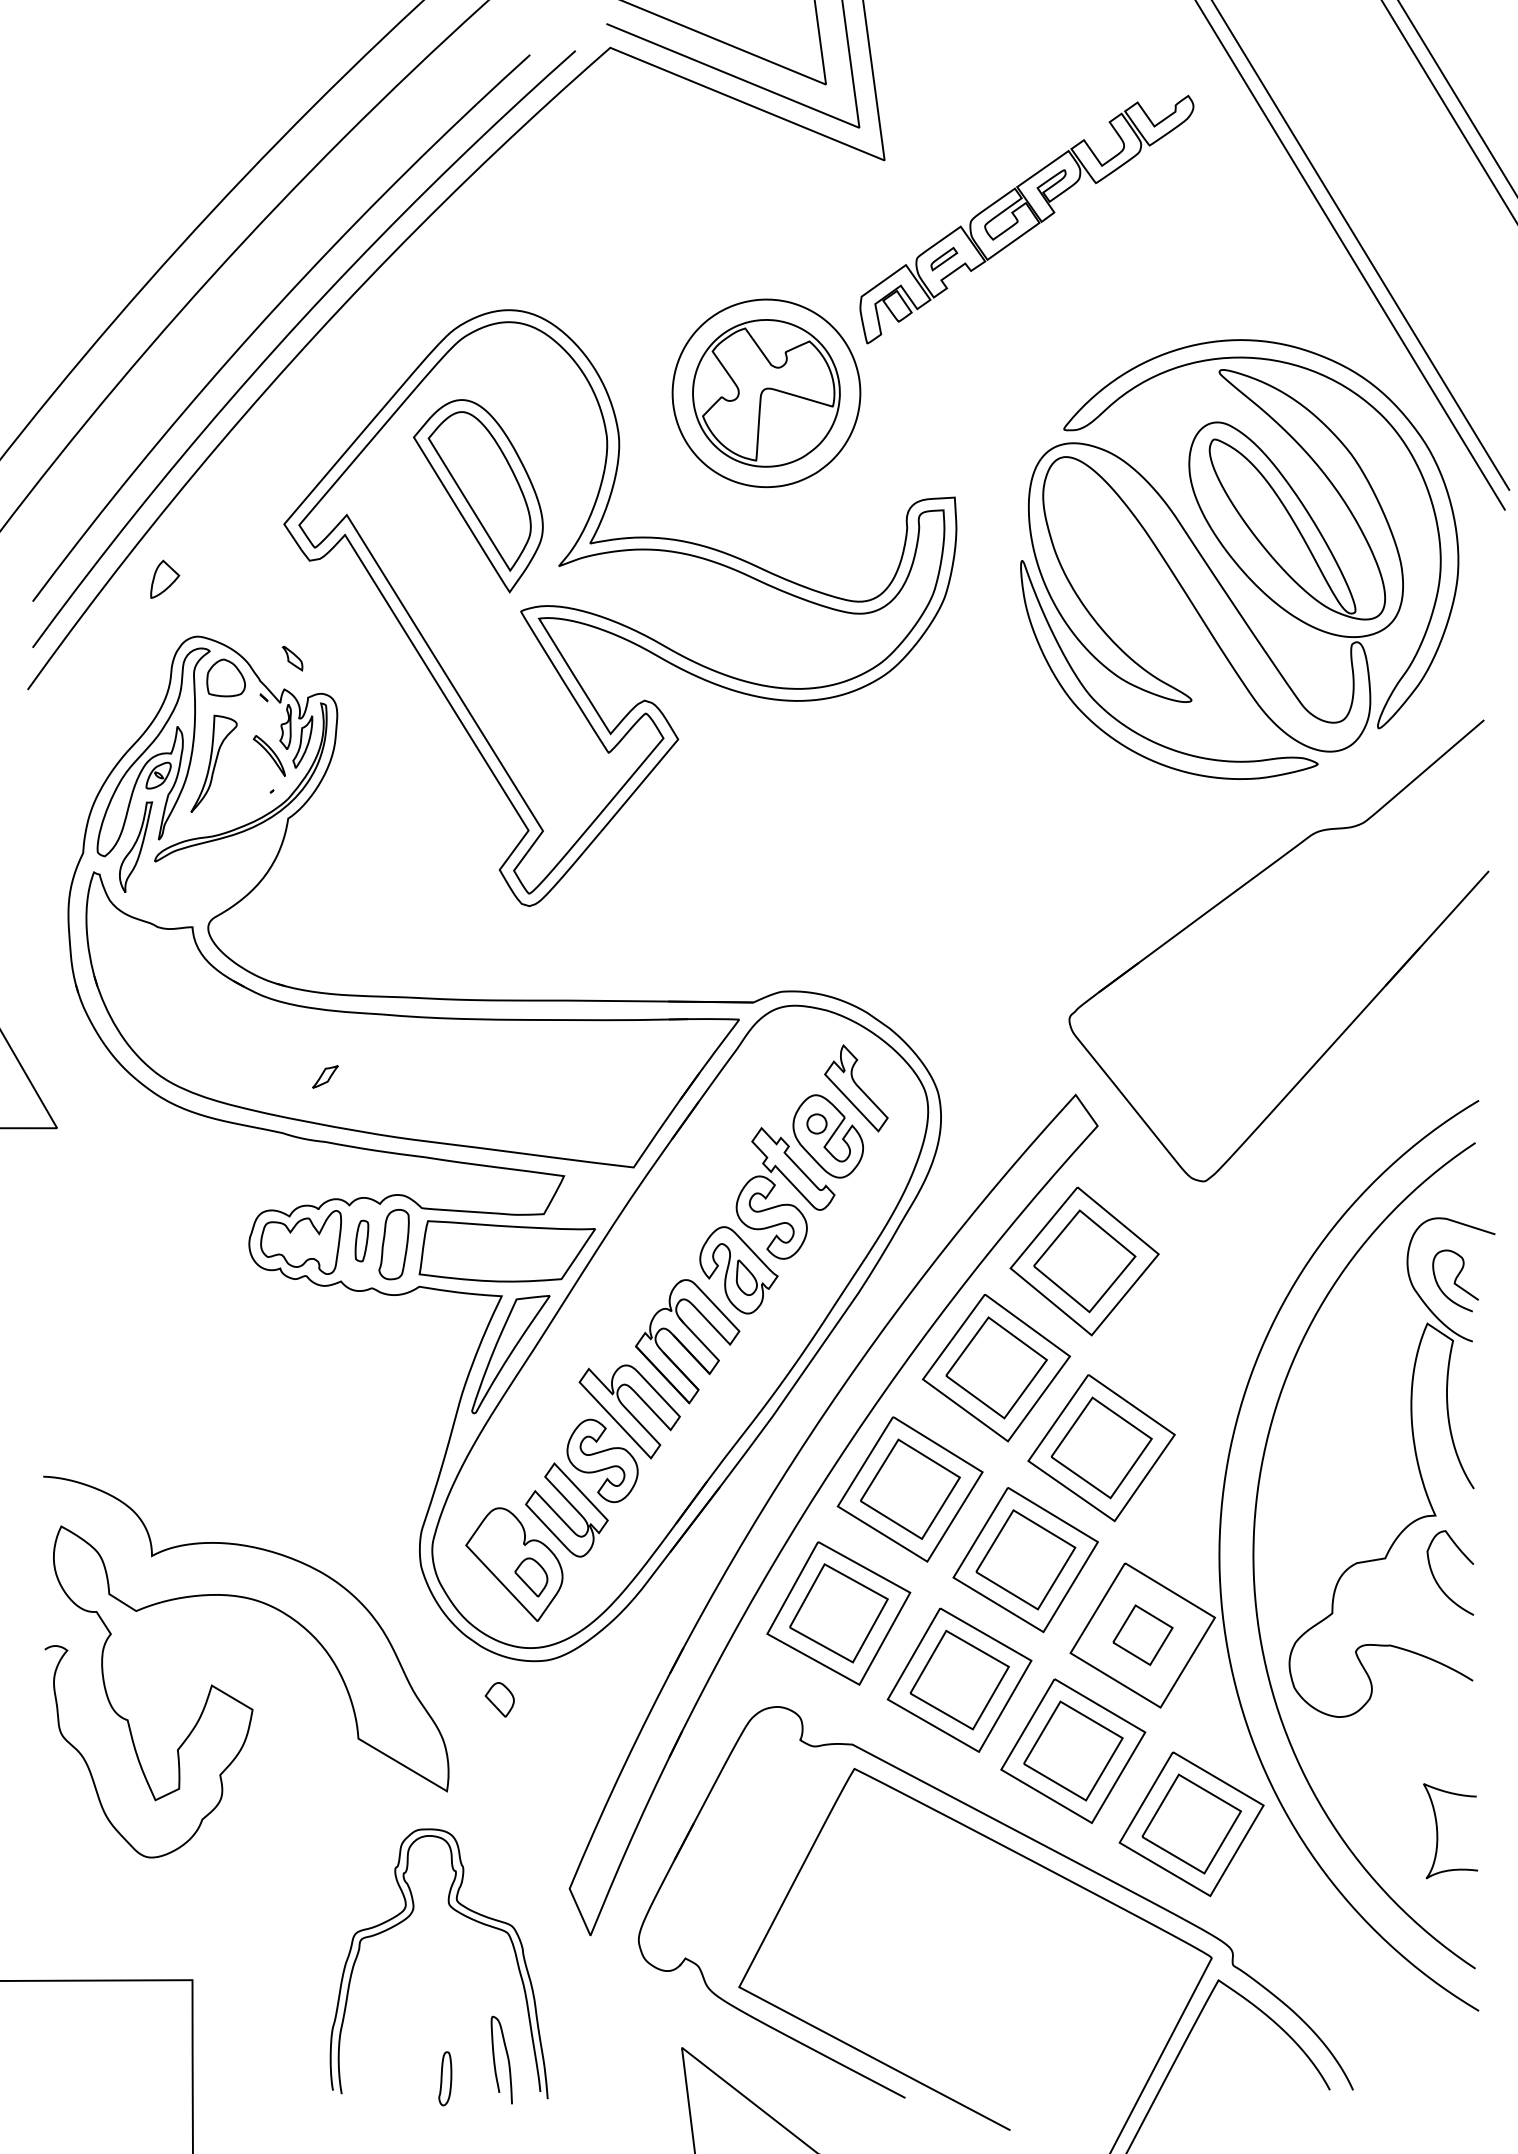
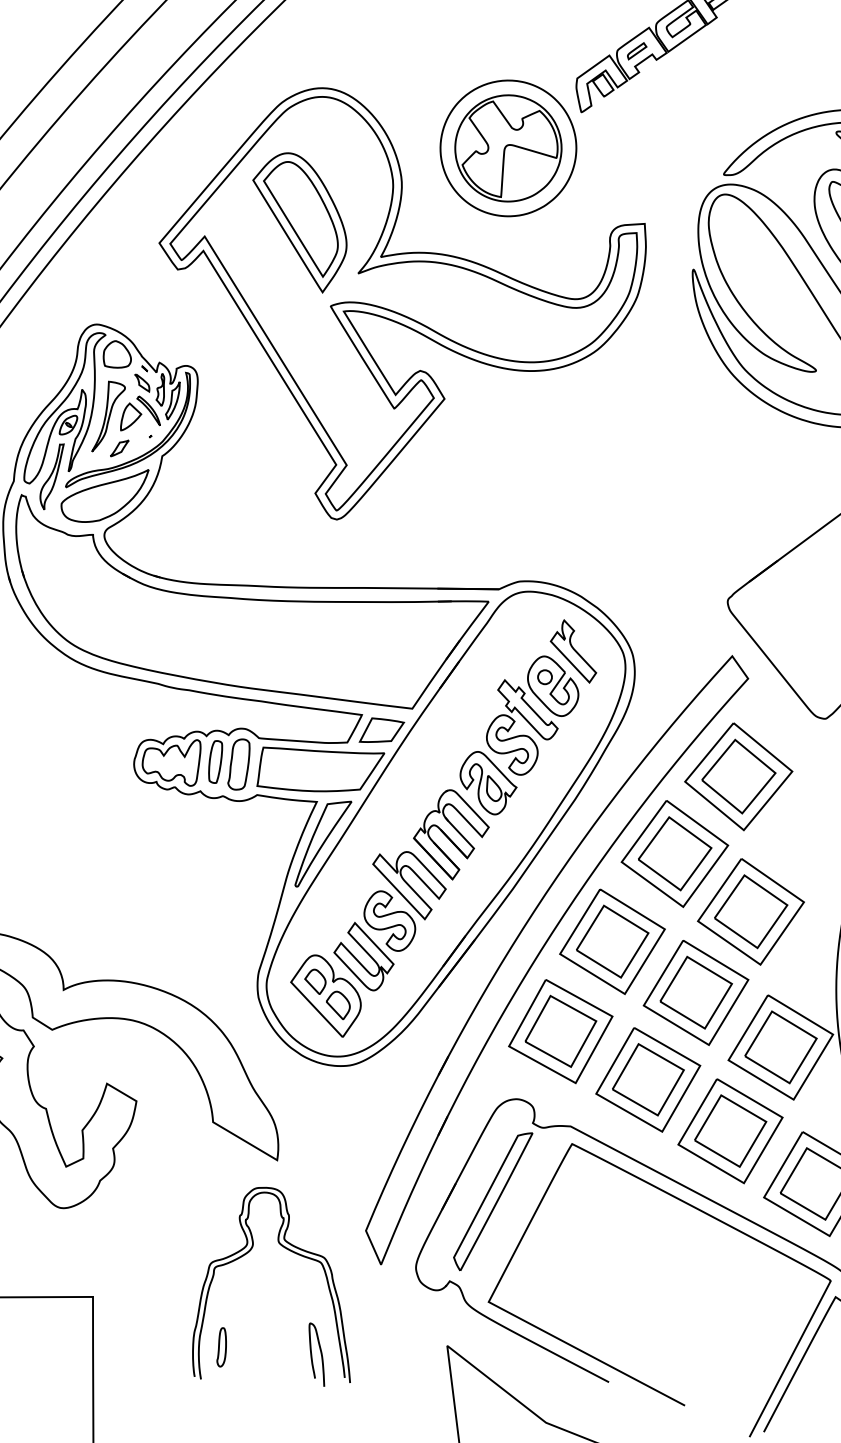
part: (165, 578) -> (131, 416), moved
part: (292, 658) -> (142, 383), moved
part: (209, 873) -> (105, 495), added
part: (325, 1076) -> (119, 448), moved
part: (591, 1196) -> (381, 729), added
part: (361, 1240) -> (215, 761), size x1.43
part: (1142, 1634) -> (780, 1046), size x1.67
part: (499, 1699) -> (315, 981), moved
part: (745, 1848) -> (493, 1201), added
part: (445, 2078) -> (221, 1347), moved

